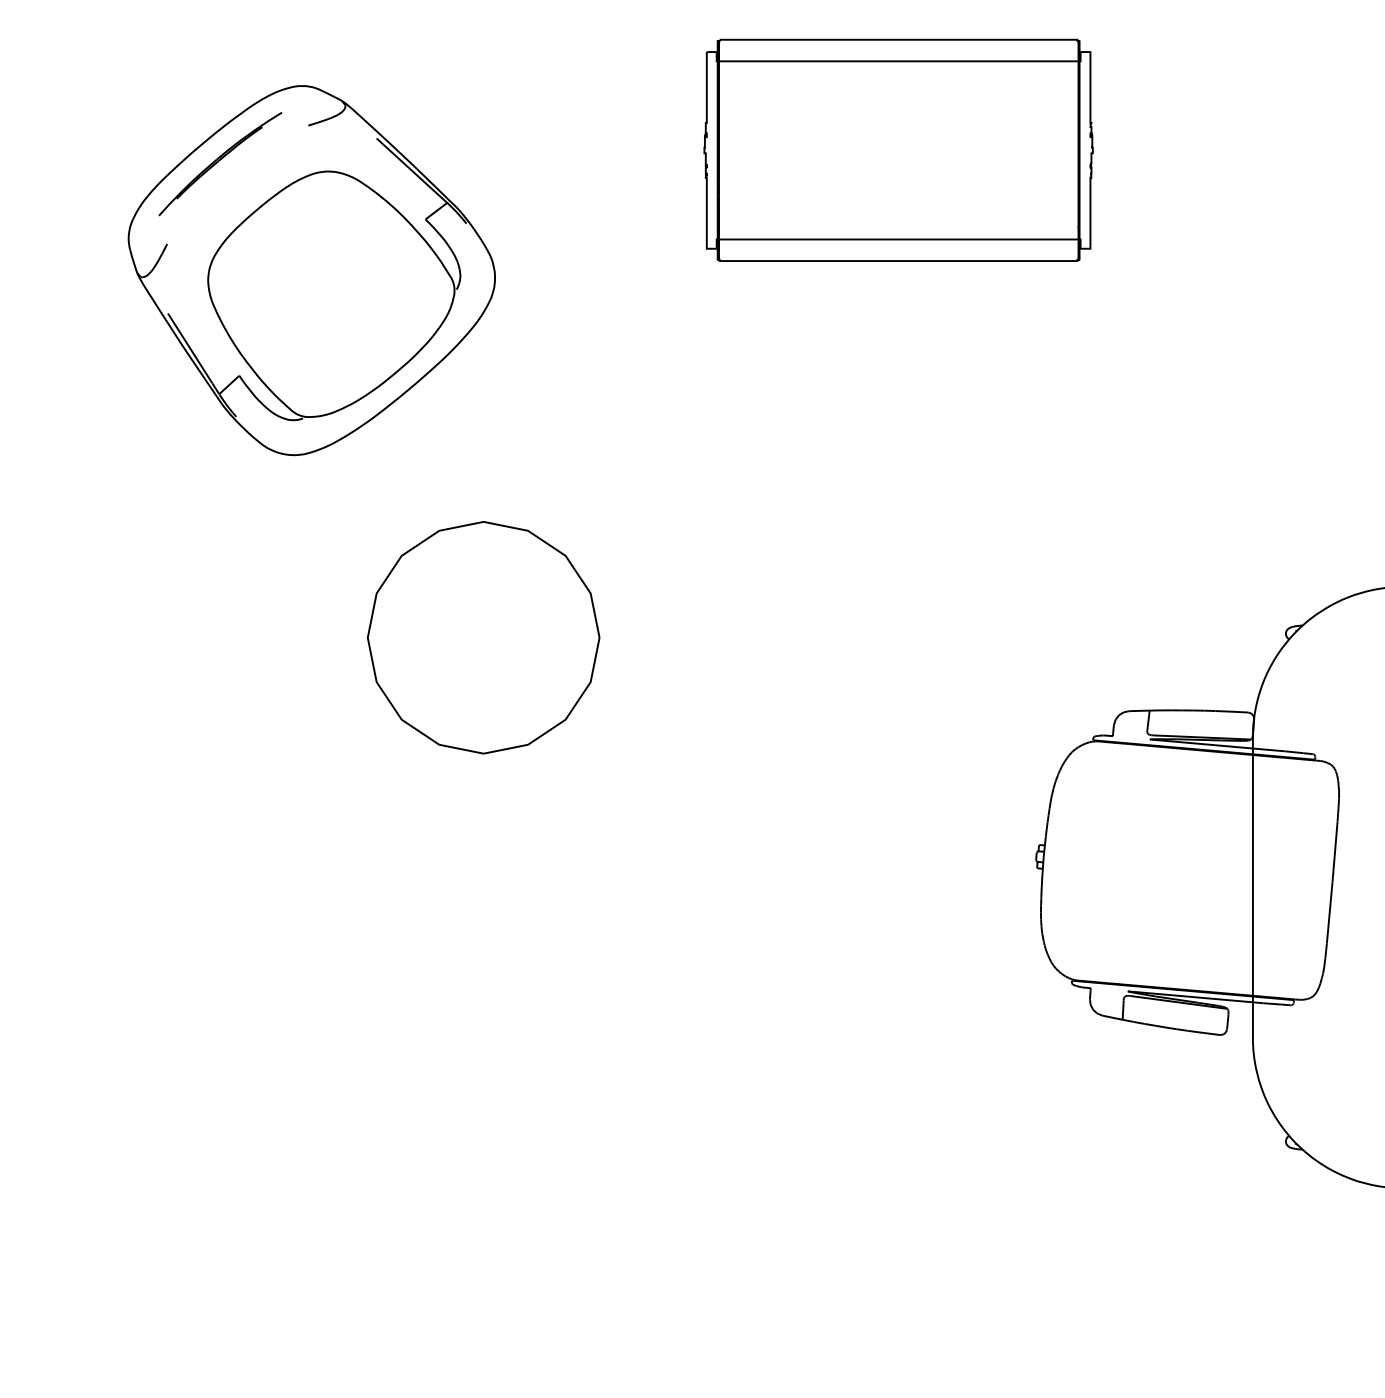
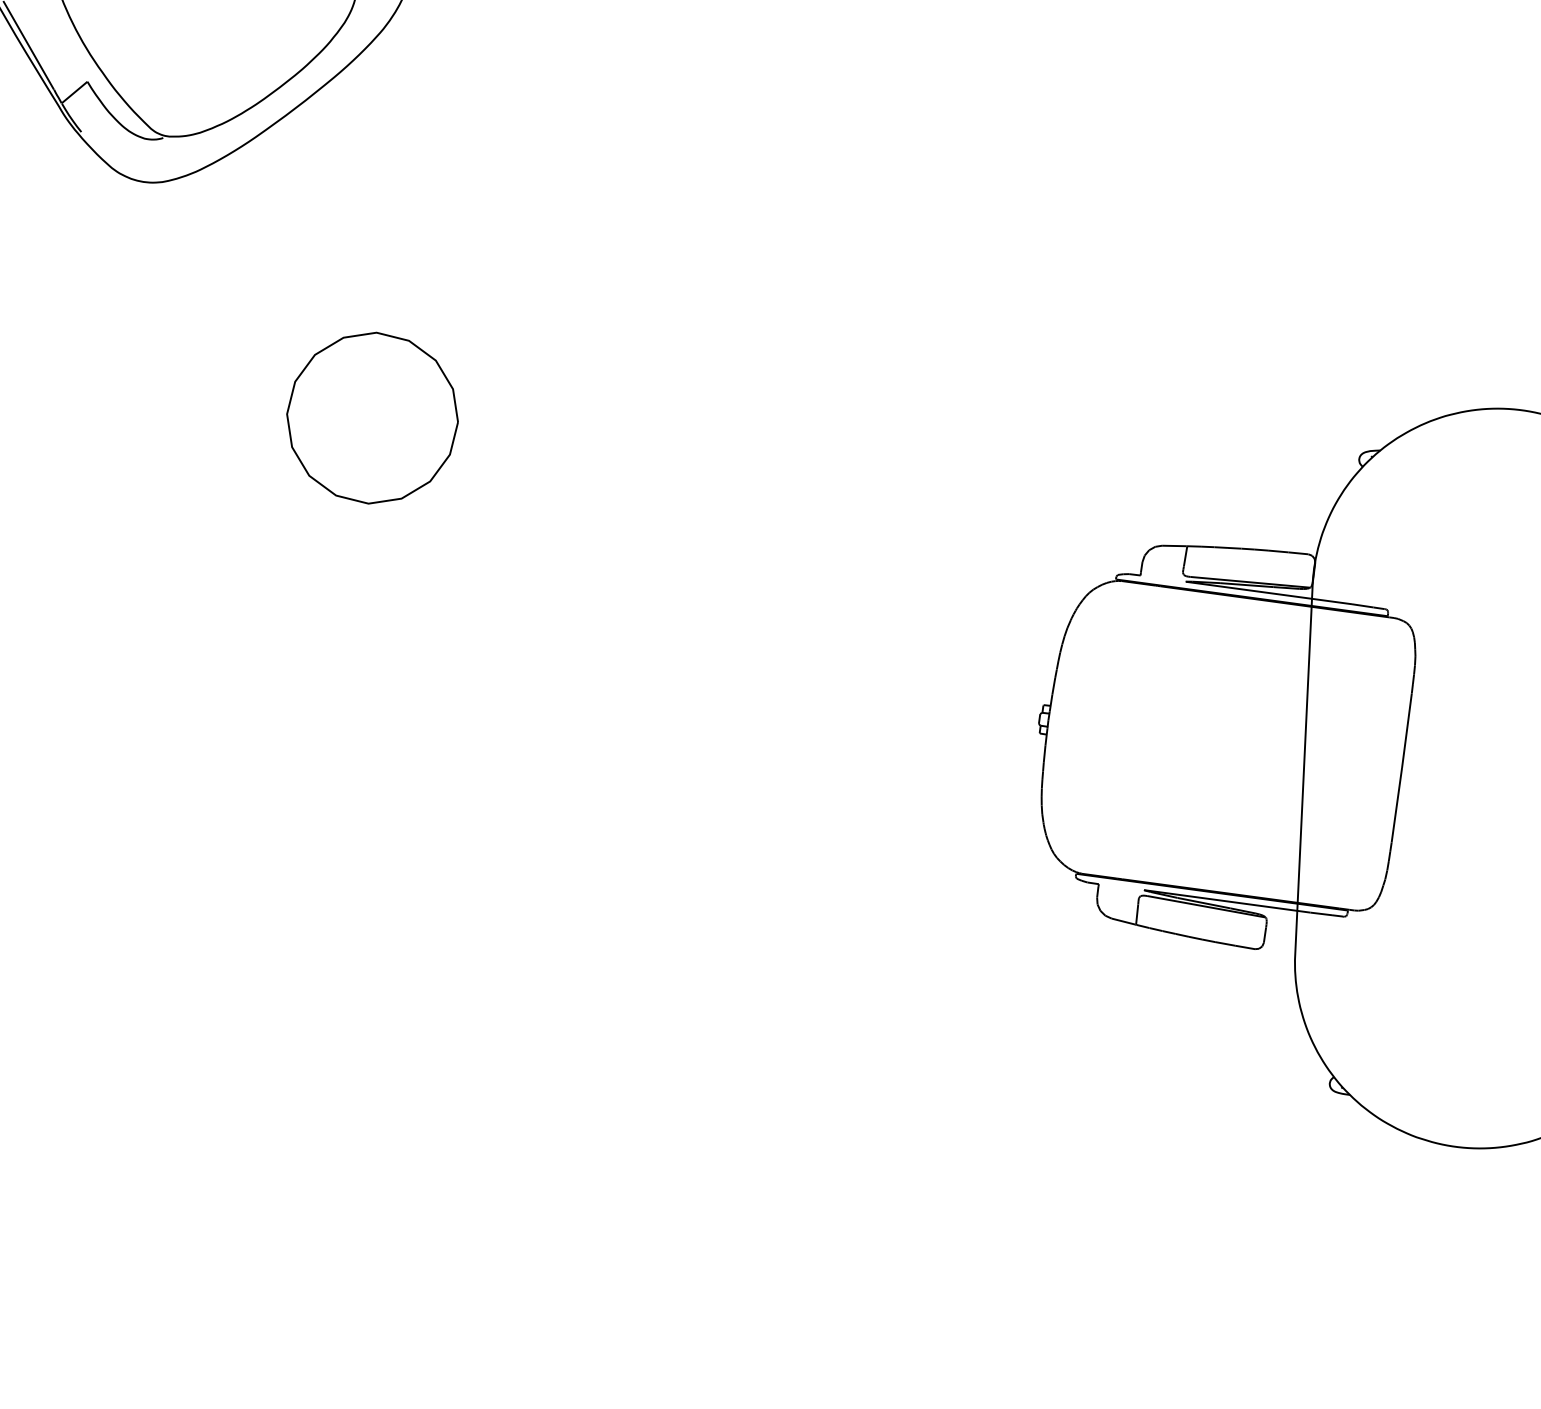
part: (483, 637) -> (372, 417), size x0.6

